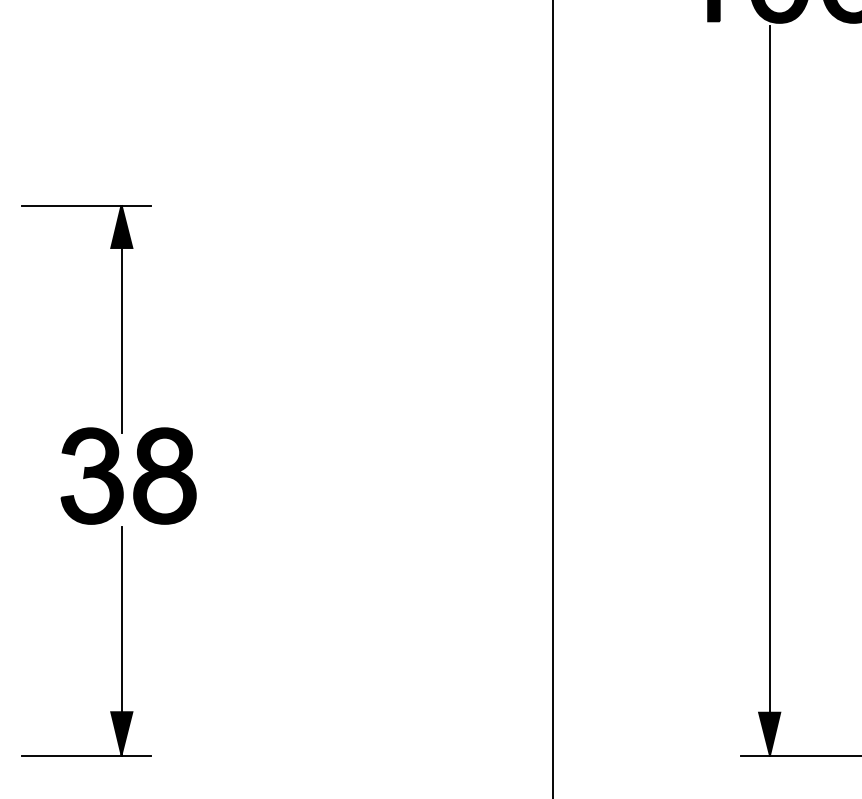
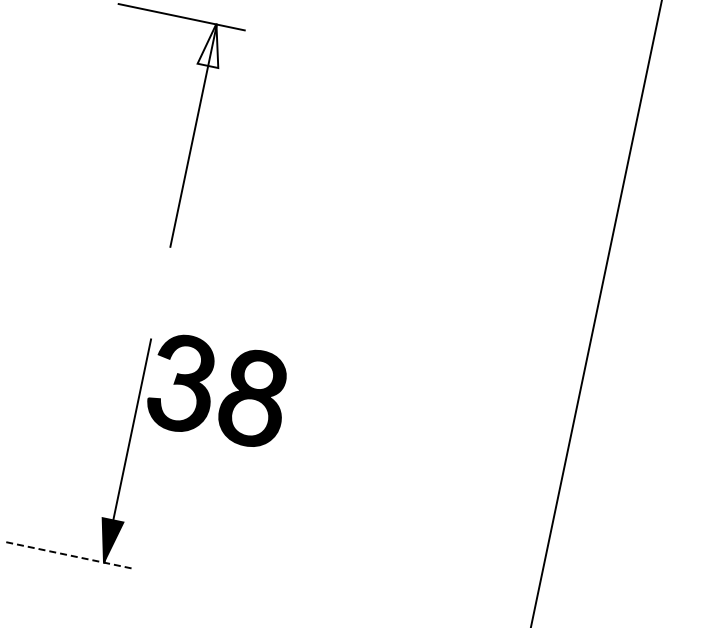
fill: (121, 226) -> (212, 44), removed
part: (120, 480) -> (209, 393), moved
line: (86, 755) -> (69, 555), solid -> dashed

